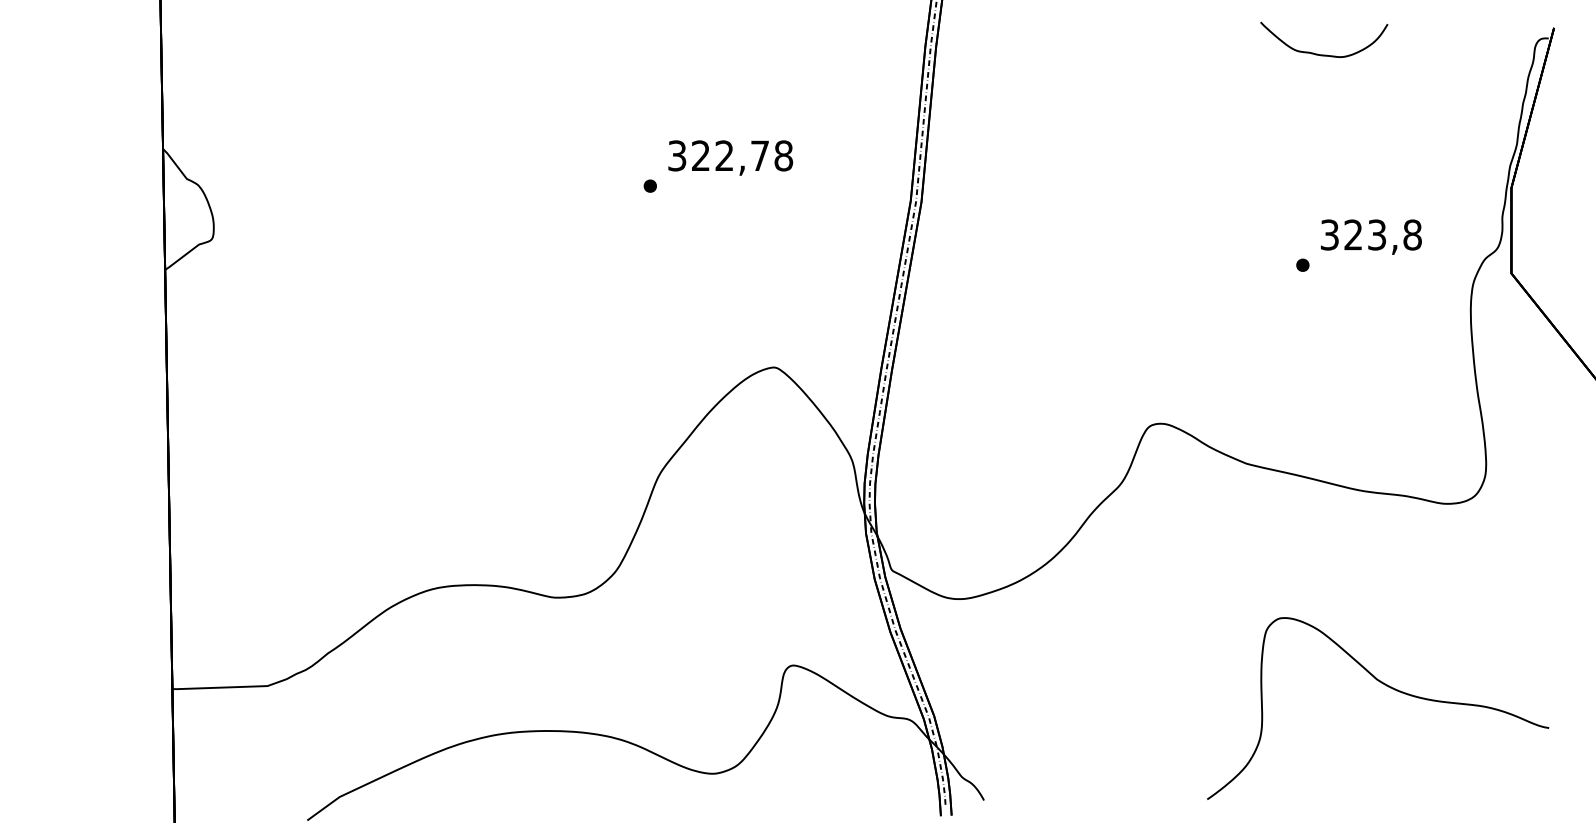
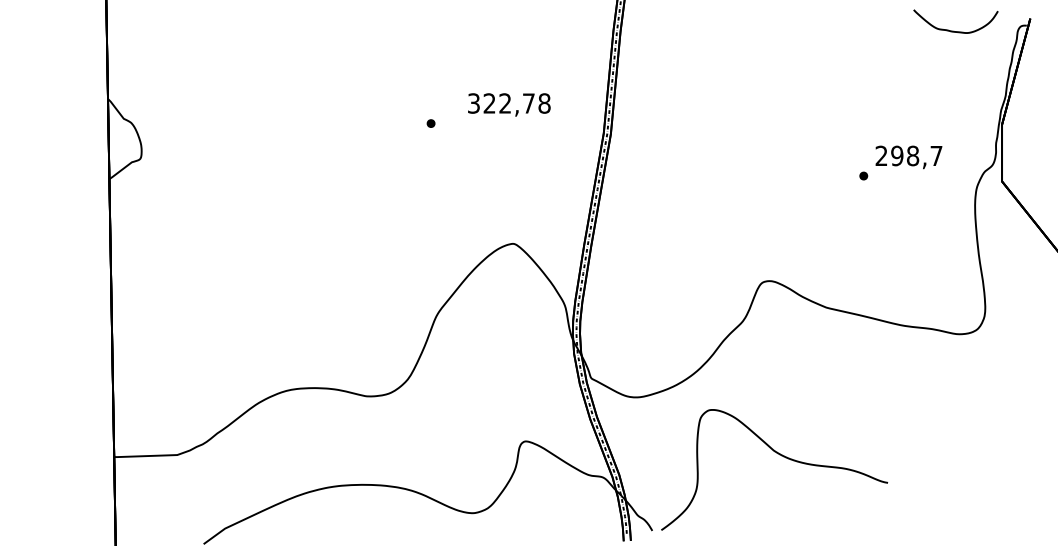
curve: (1320, 53) -> (953, 30), moved
text: (730, 157) -> (509, 104), moved
text: (1370, 234) -> (908, 155), 323,8 -> 298,7
curve: (1388, 688) -> (781, 456), moved

